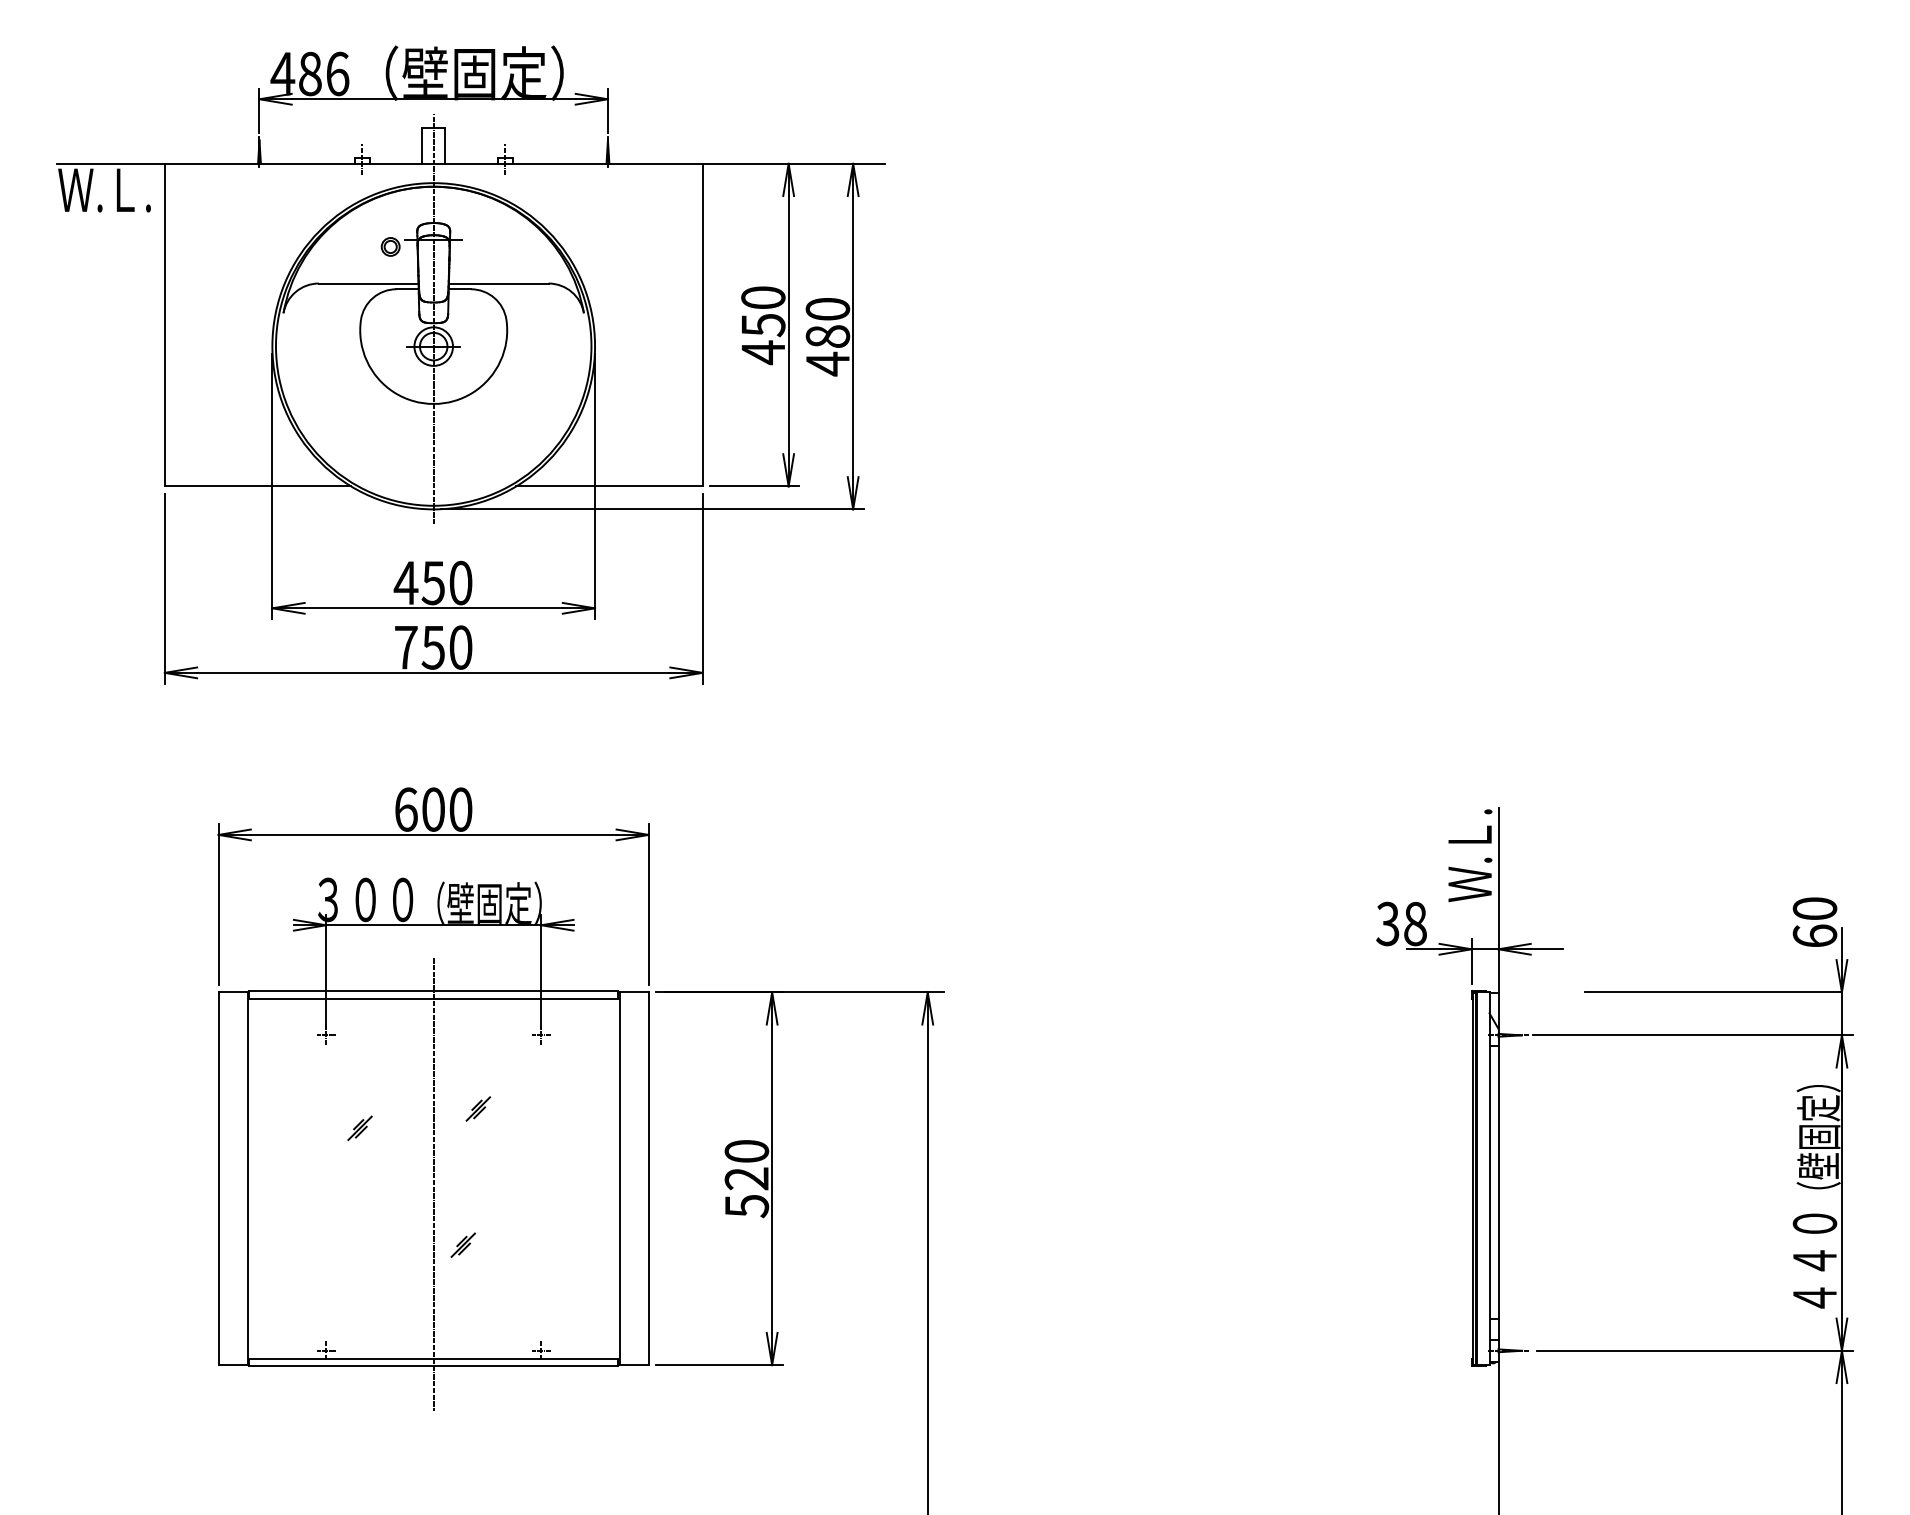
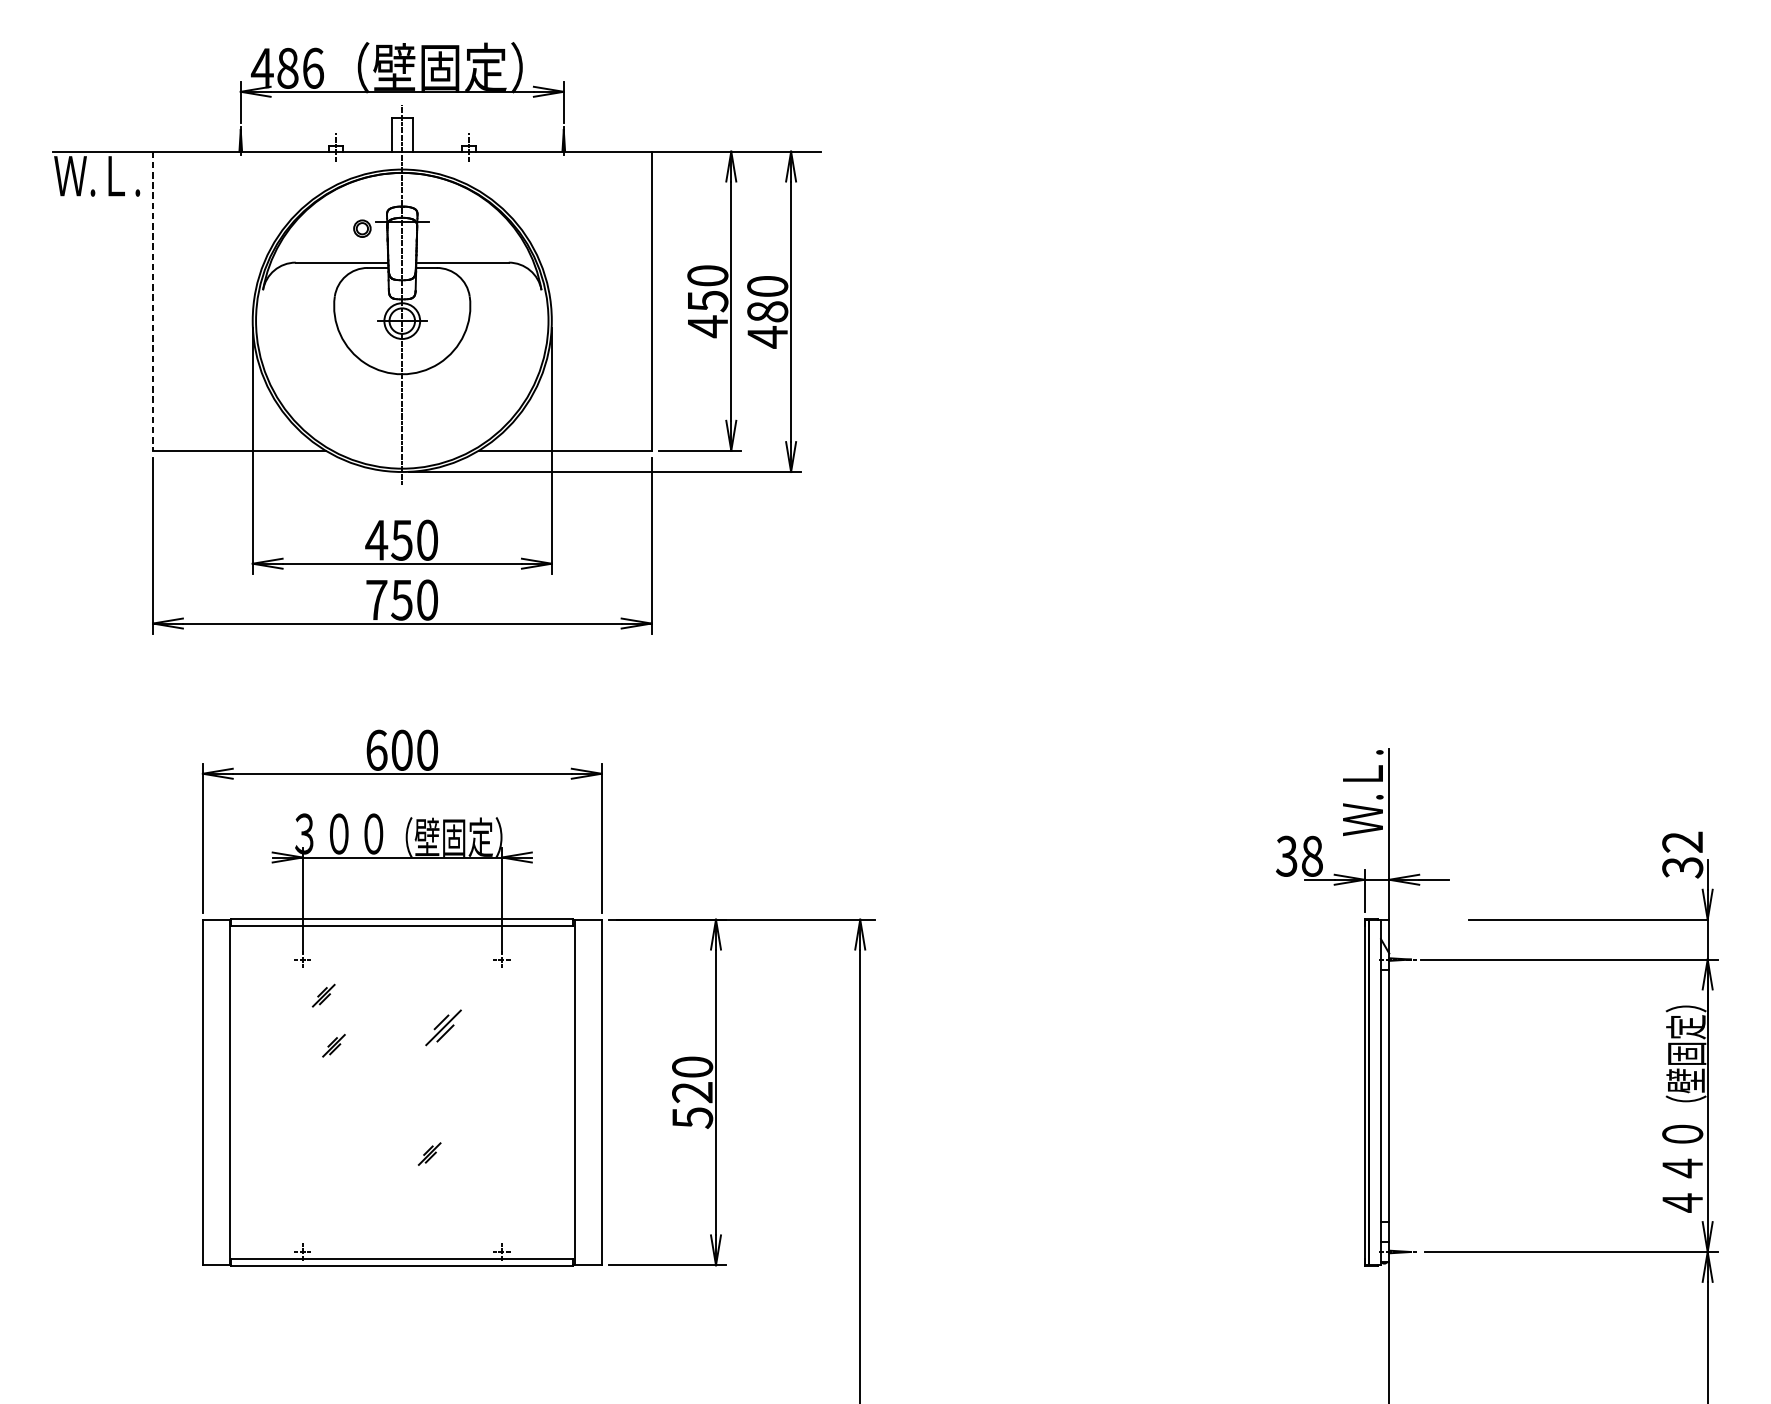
line: (164, 325) -> (152, 301), solid -> dashed
text: (1814, 922) -> (1682, 854), 60 -> 32
part: (348, 1074) -> (323, 995), added
part: (478, 1108) -> (443, 1027), size x1.6
line: (433, 1183) -> (402, 1096), removed

